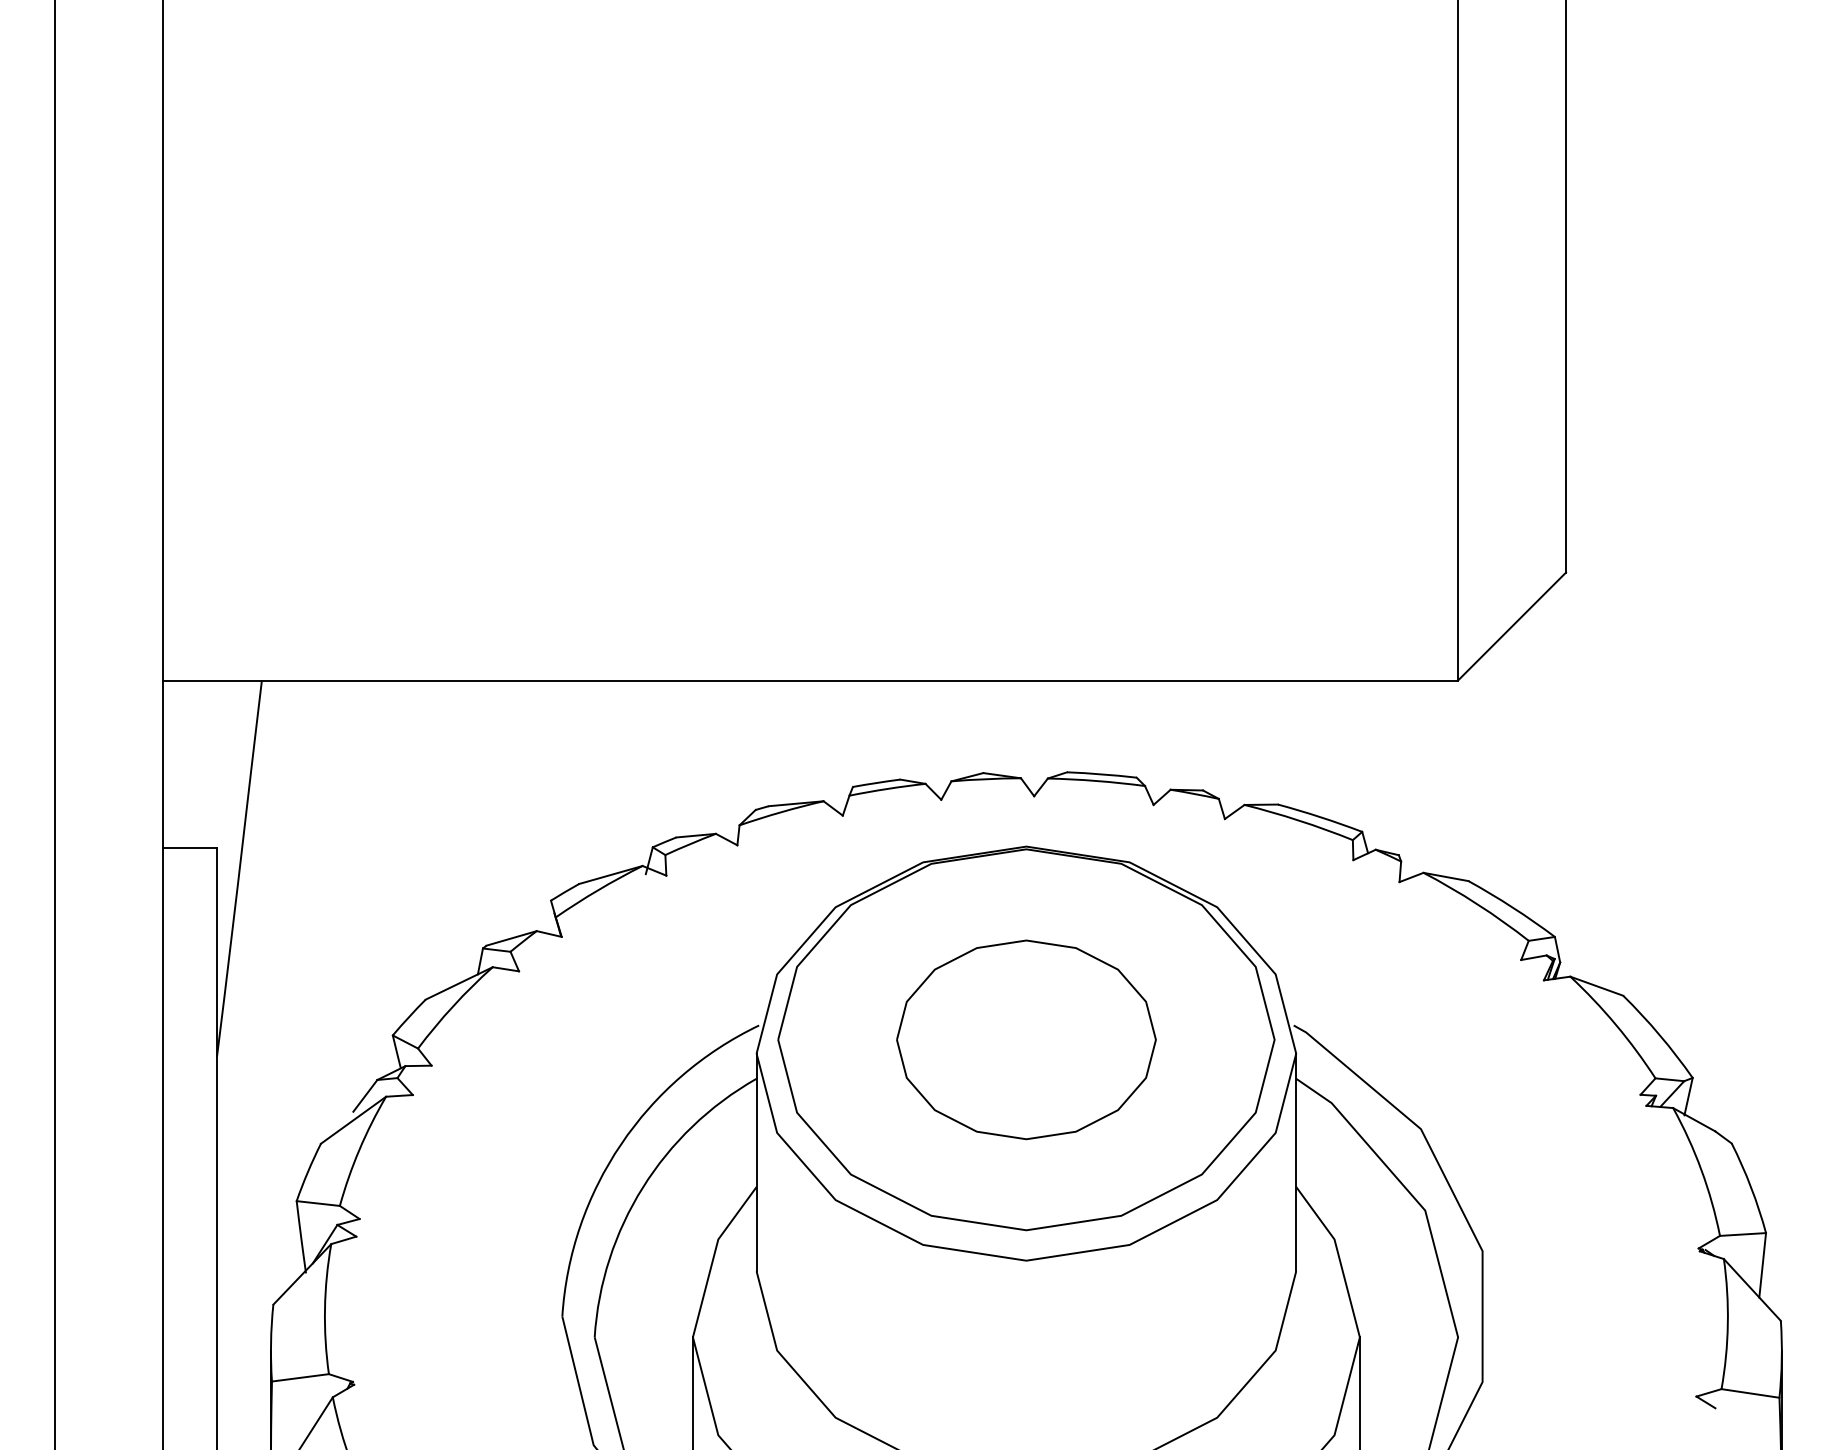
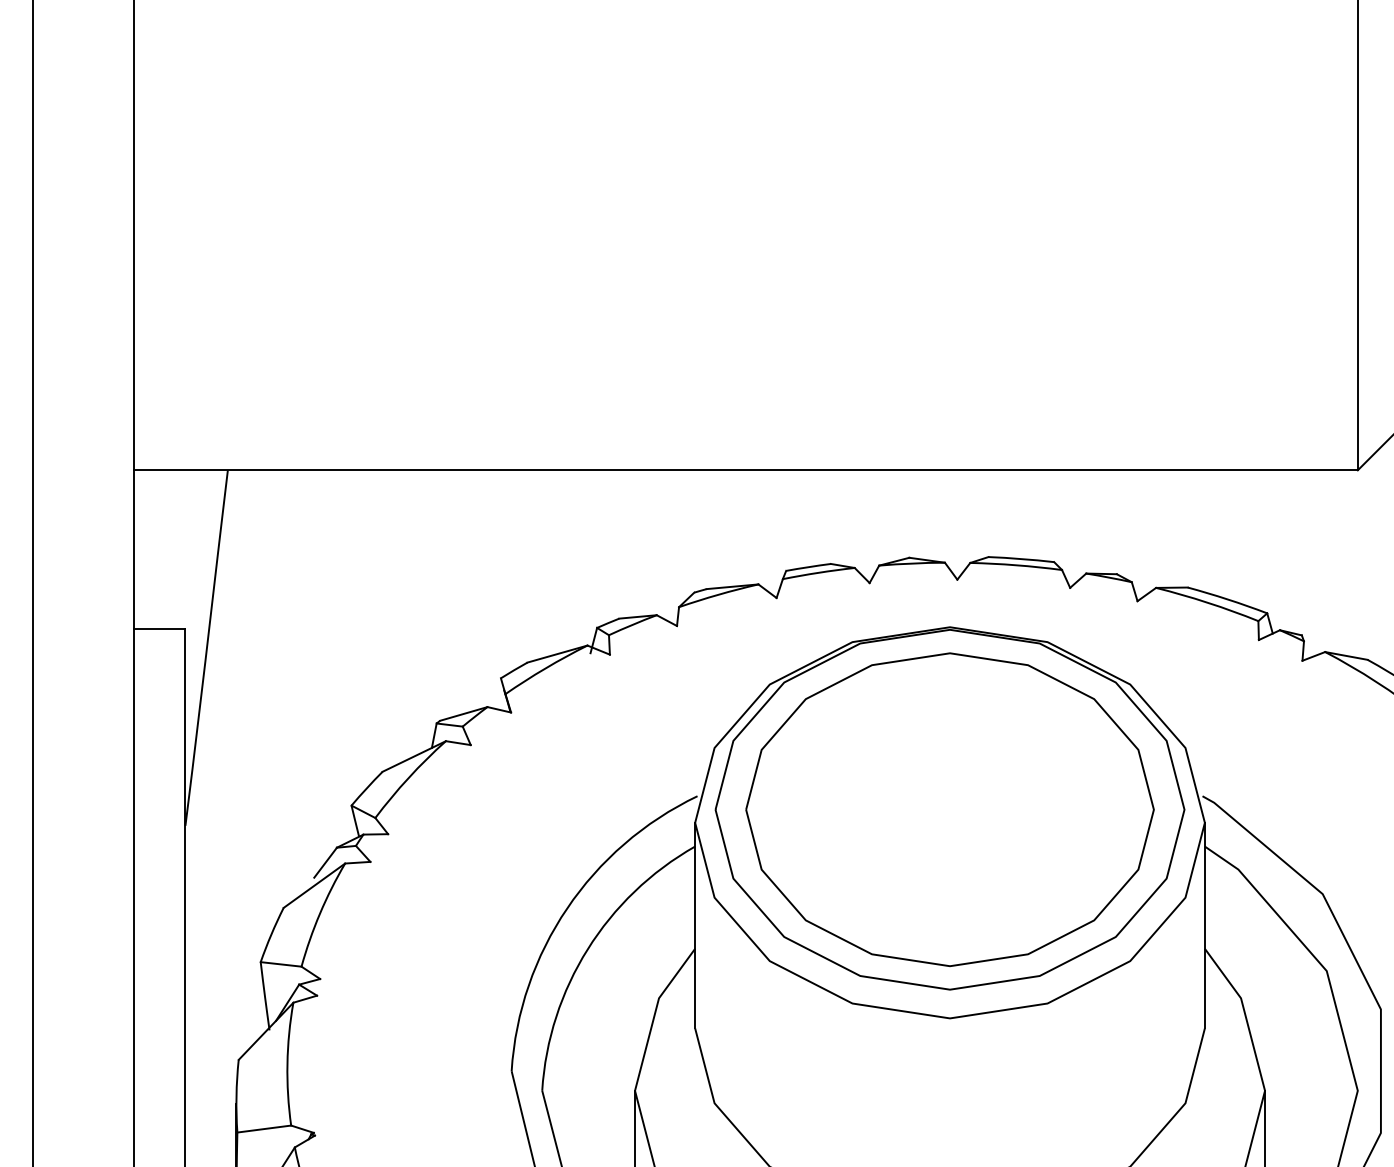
part: (1026, 1039) -> (950, 809), size x1.67

